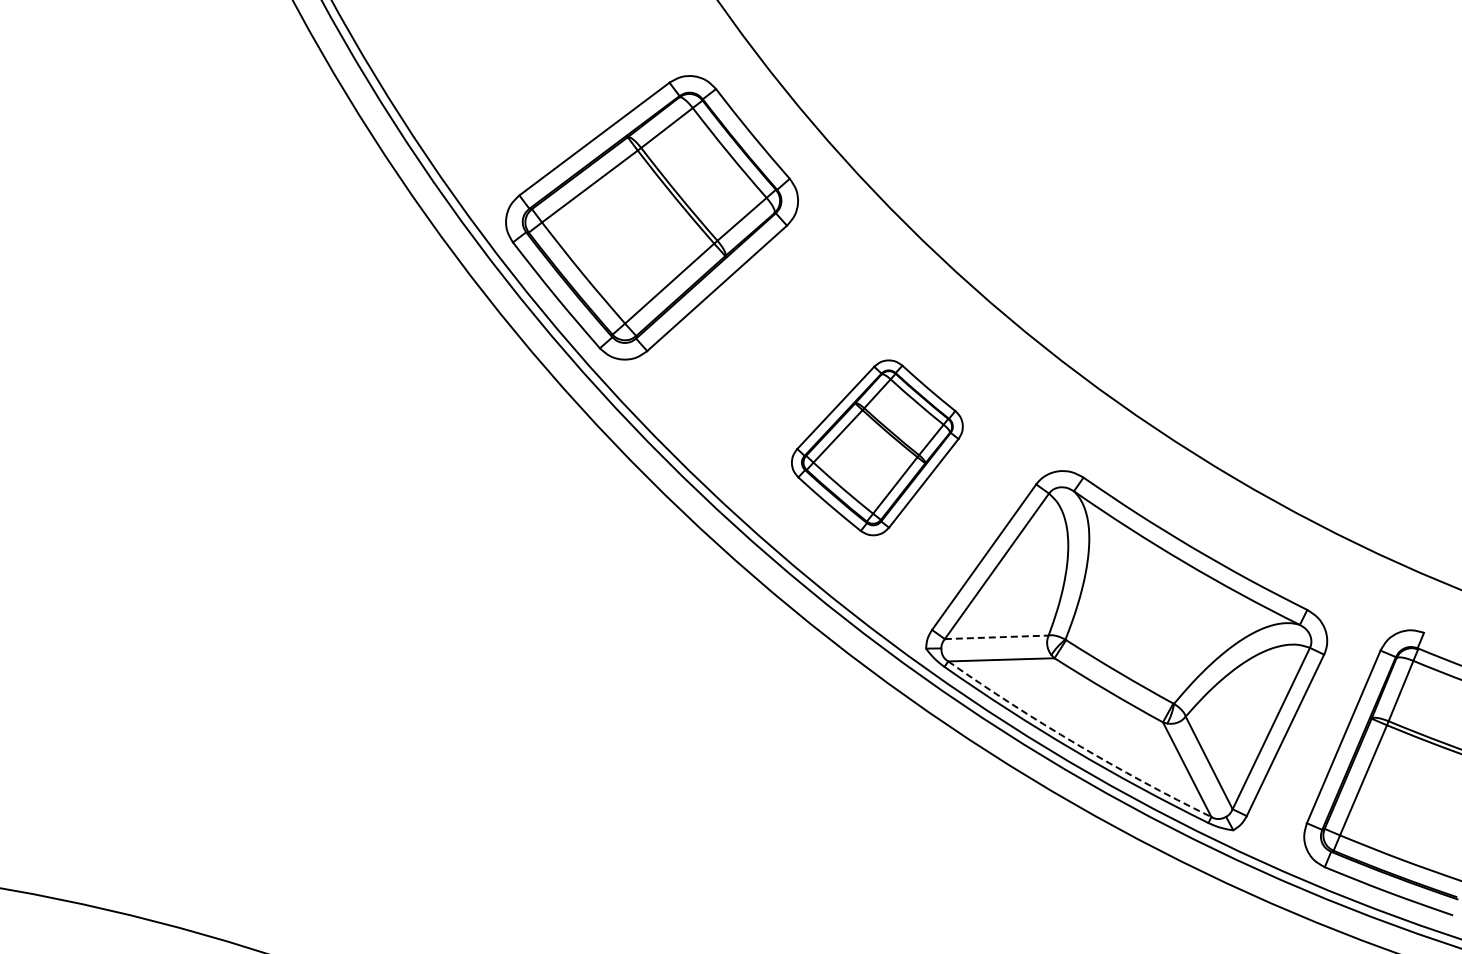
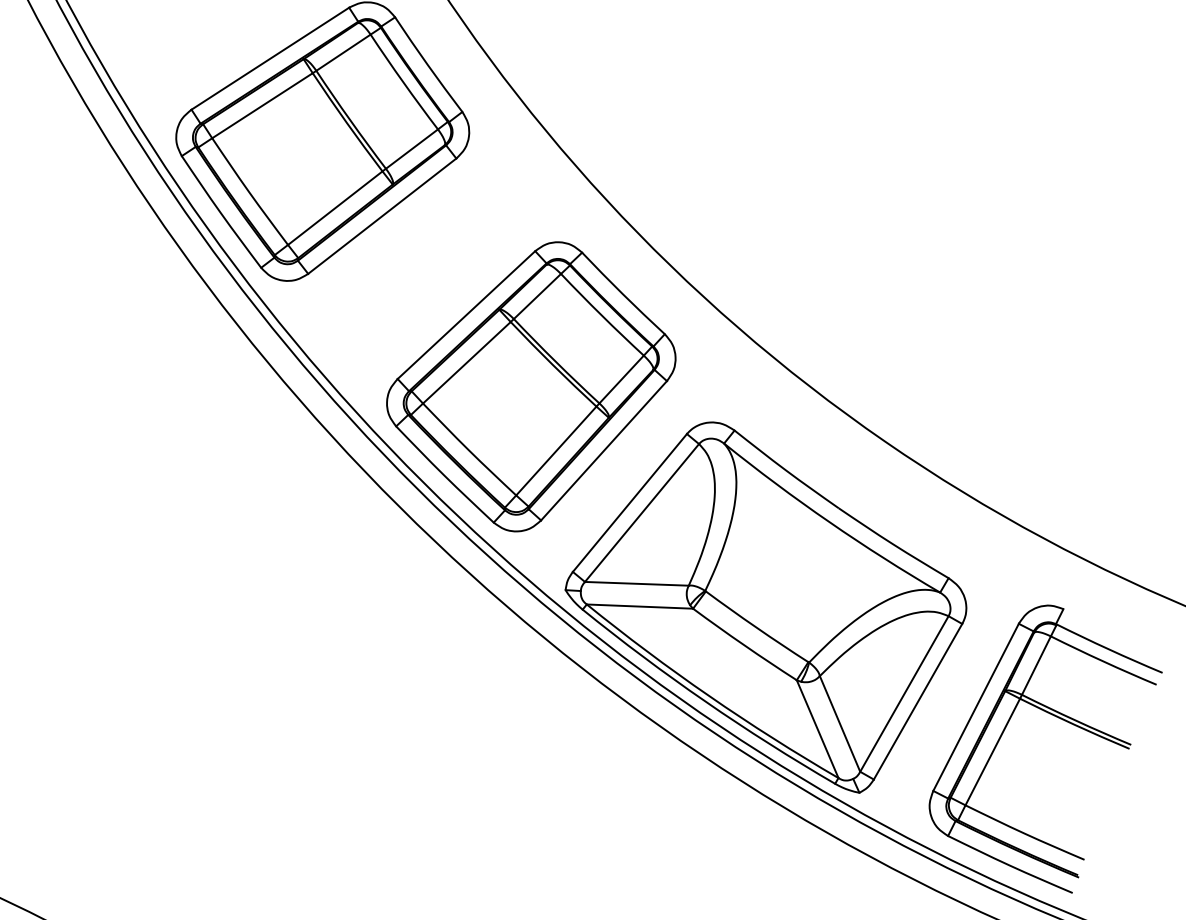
part: (877, 447) -> (531, 386), size x1.67
line: (996, 637) -> (636, 583), dashed -> solid
arc: (1076, 744) -> (708, 696), dashed -> solid

